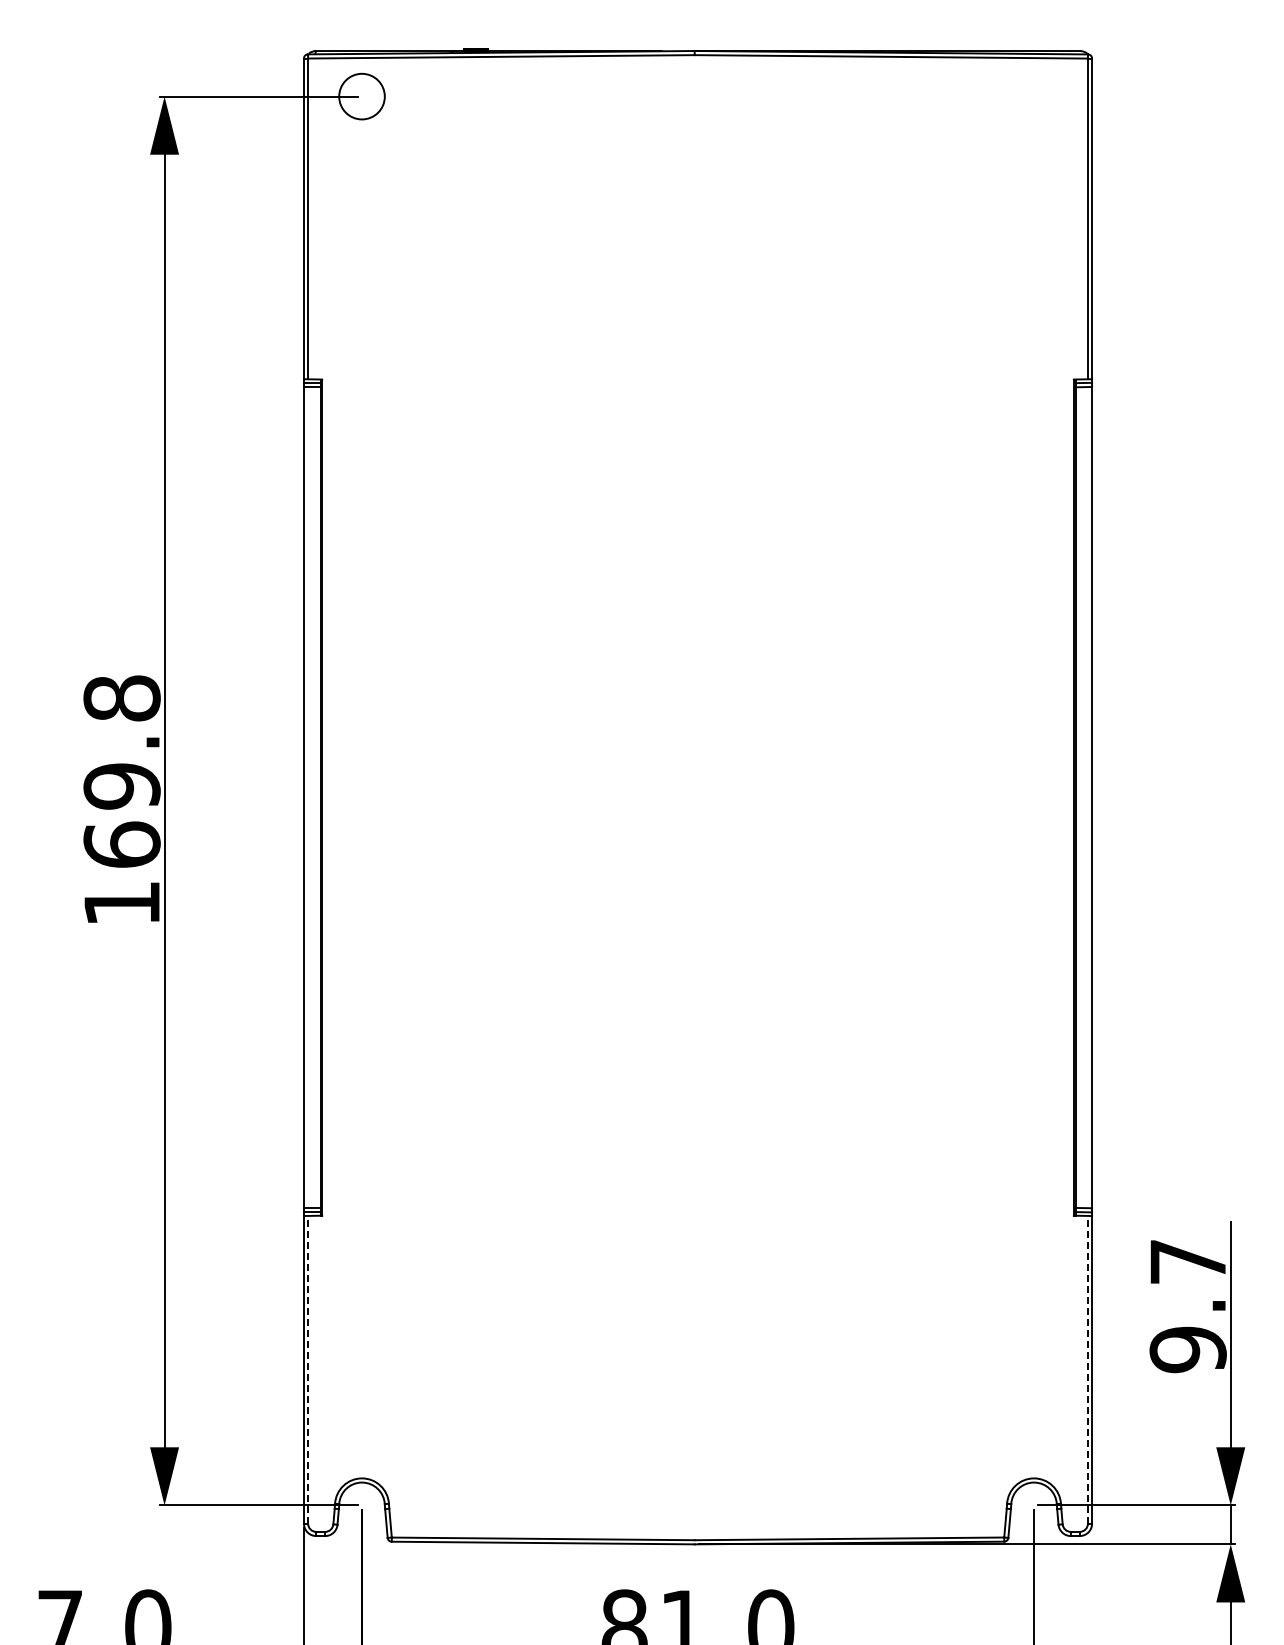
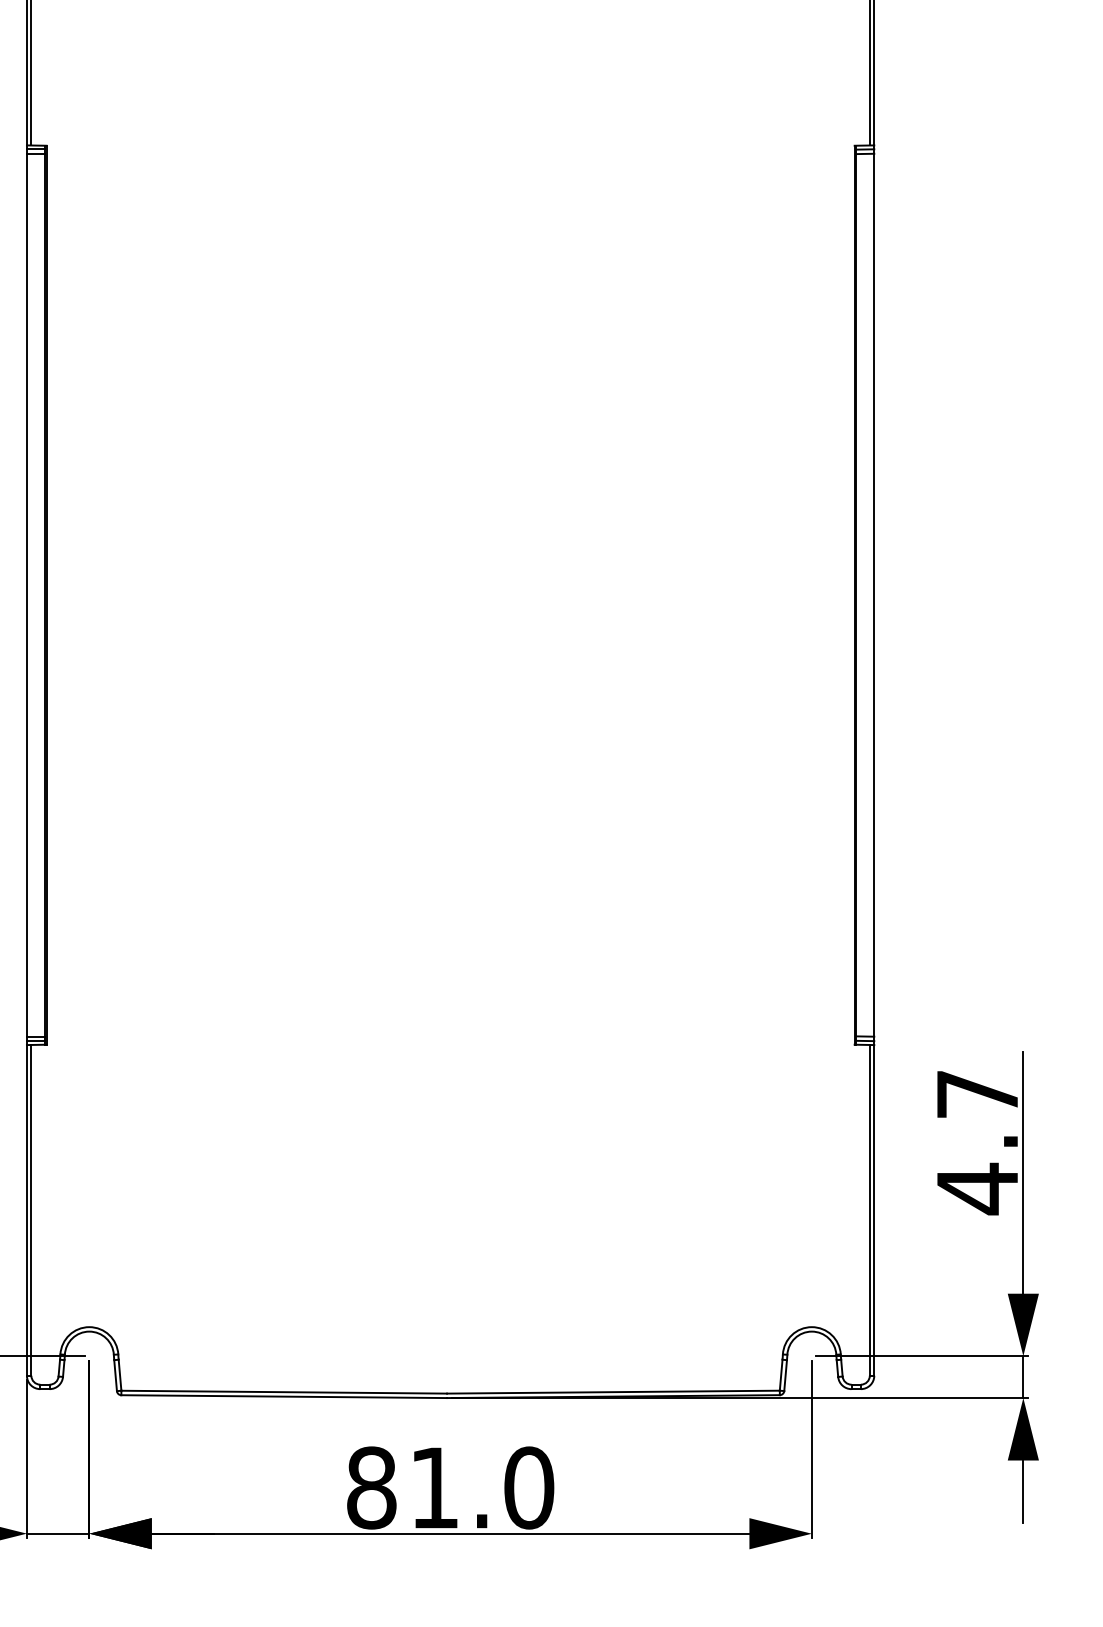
text: (1187, 1349) -> (976, 1188), 9.7 -> 4.7
line: (308, 1369) -> (31, 1210), dashed -> solid
line: (1087, 1369) -> (869, 1210), dashed -> solid

